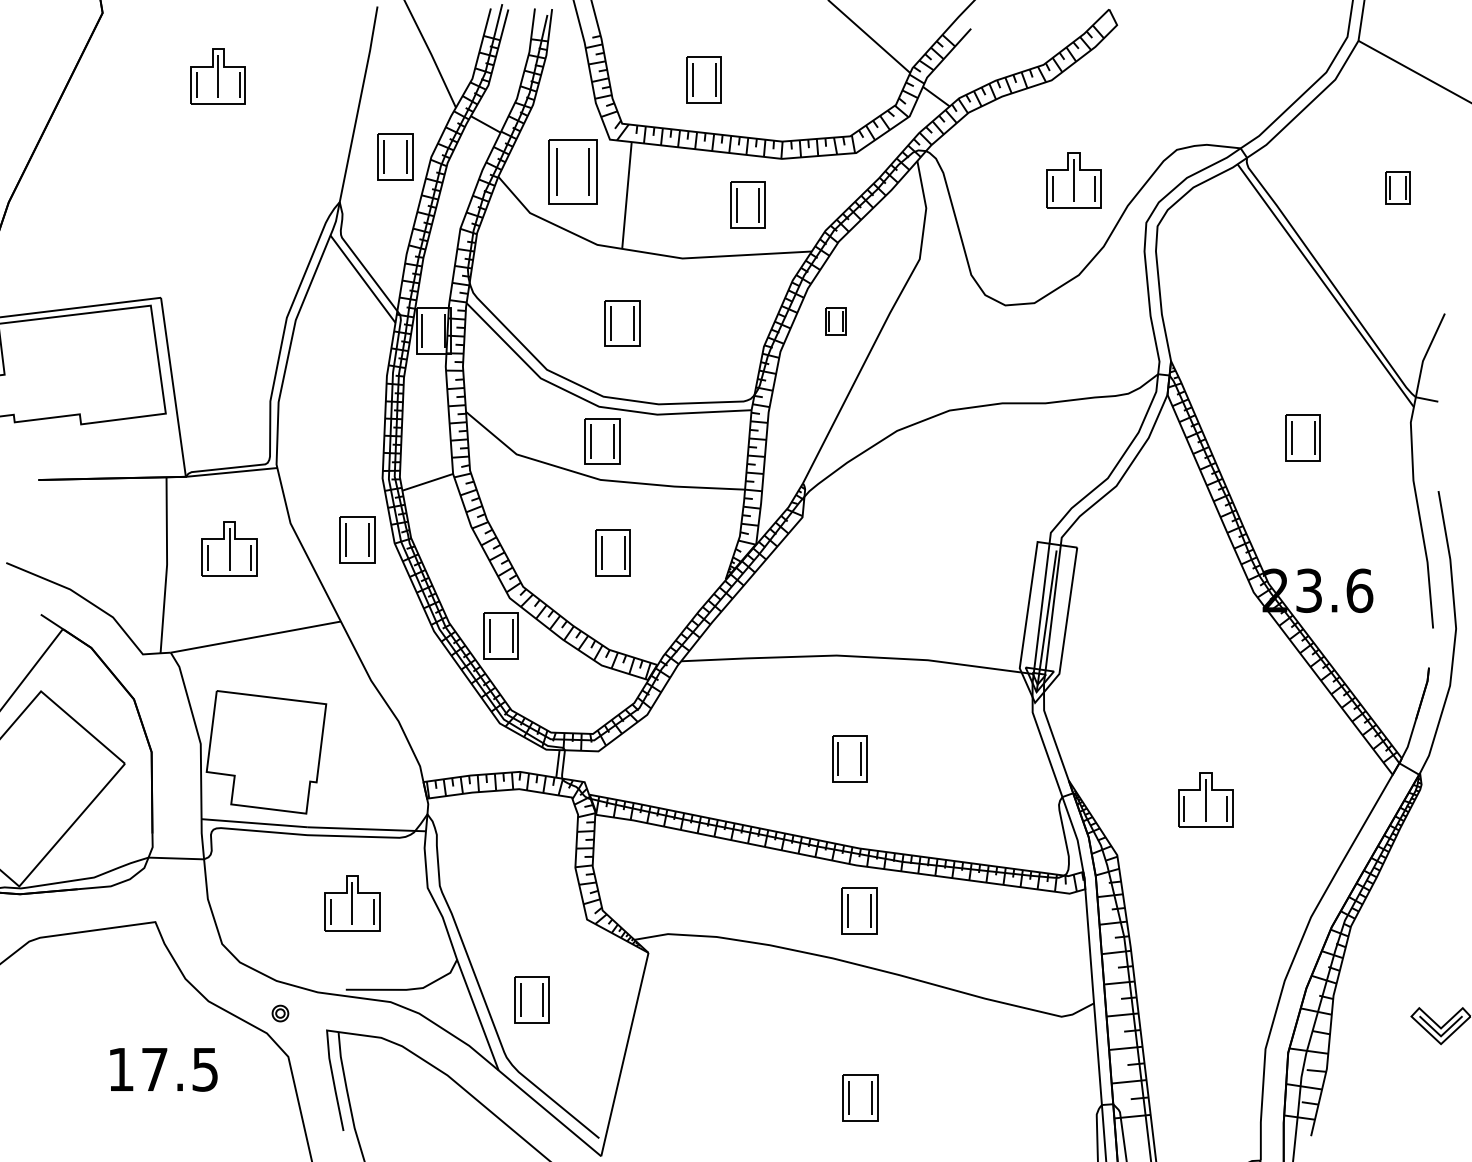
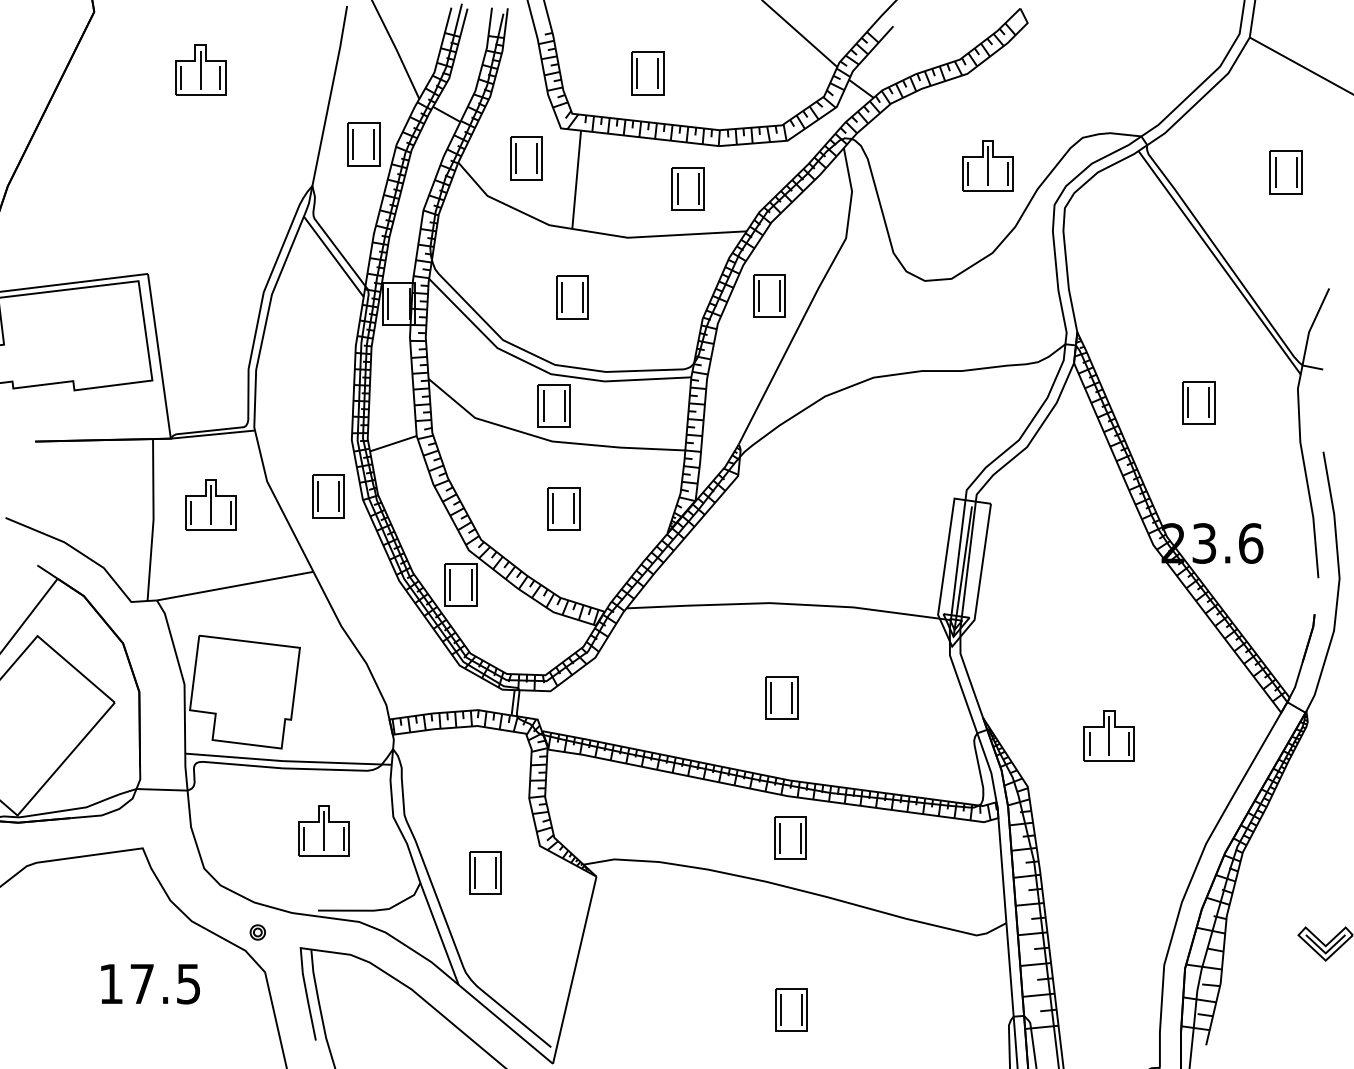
part: (572, 171) -> (526, 157), size x0.71
part: (1397, 187) -> (1285, 172), size x1.43
part: (835, 321) -> (768, 295), size x1.67
part: (531, 999) -> (485, 872), moved

